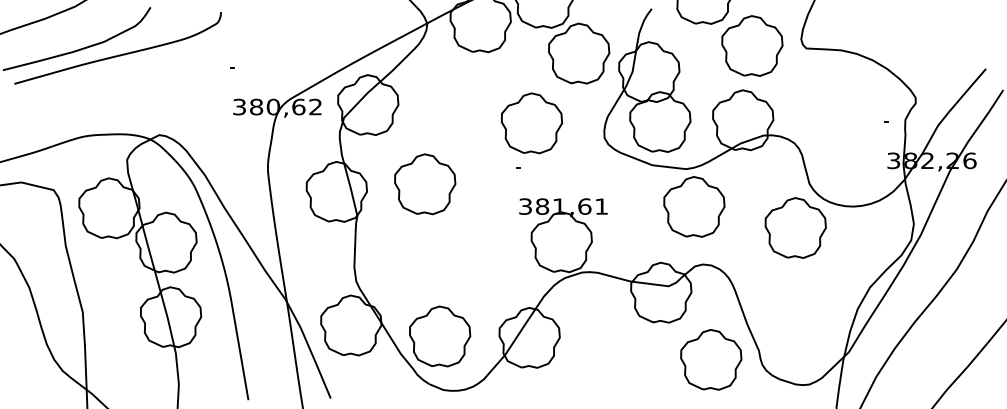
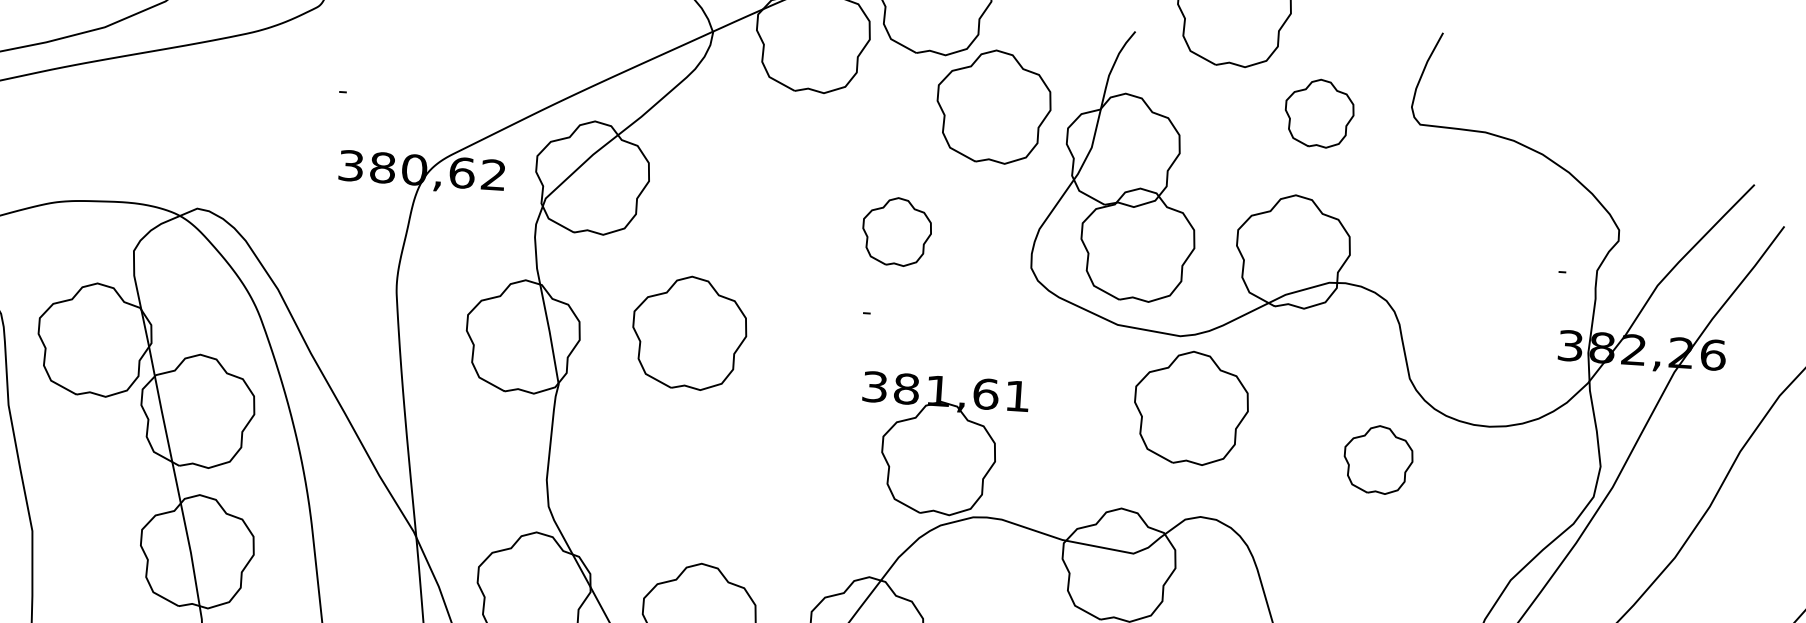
part: (752, 45) -> (1319, 112), size x0.6
part: (531, 123) -> (896, 231), size x0.6
part: (795, 227) -> (1378, 458), size x0.6

